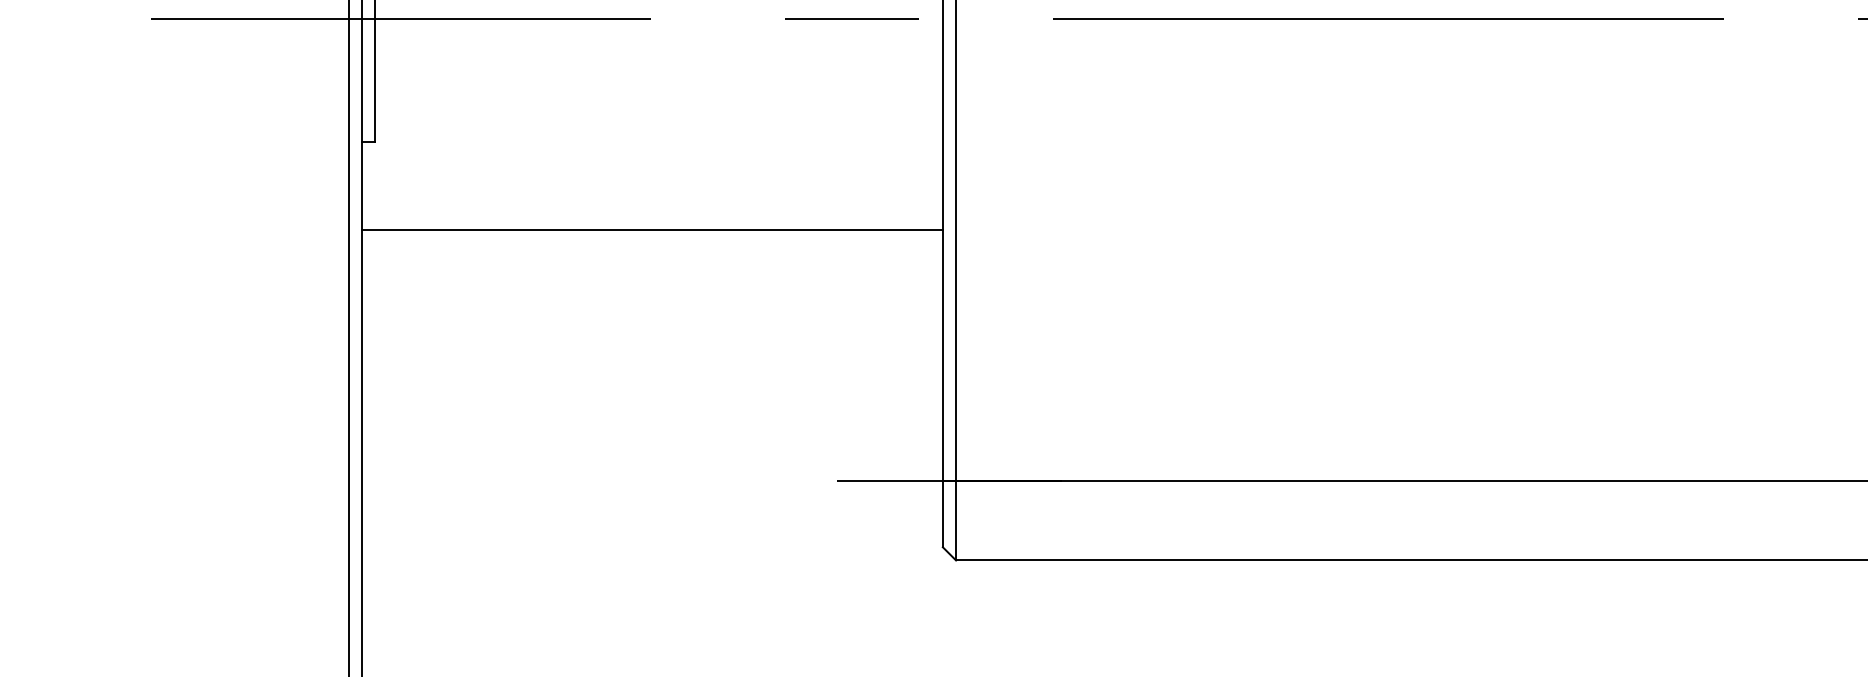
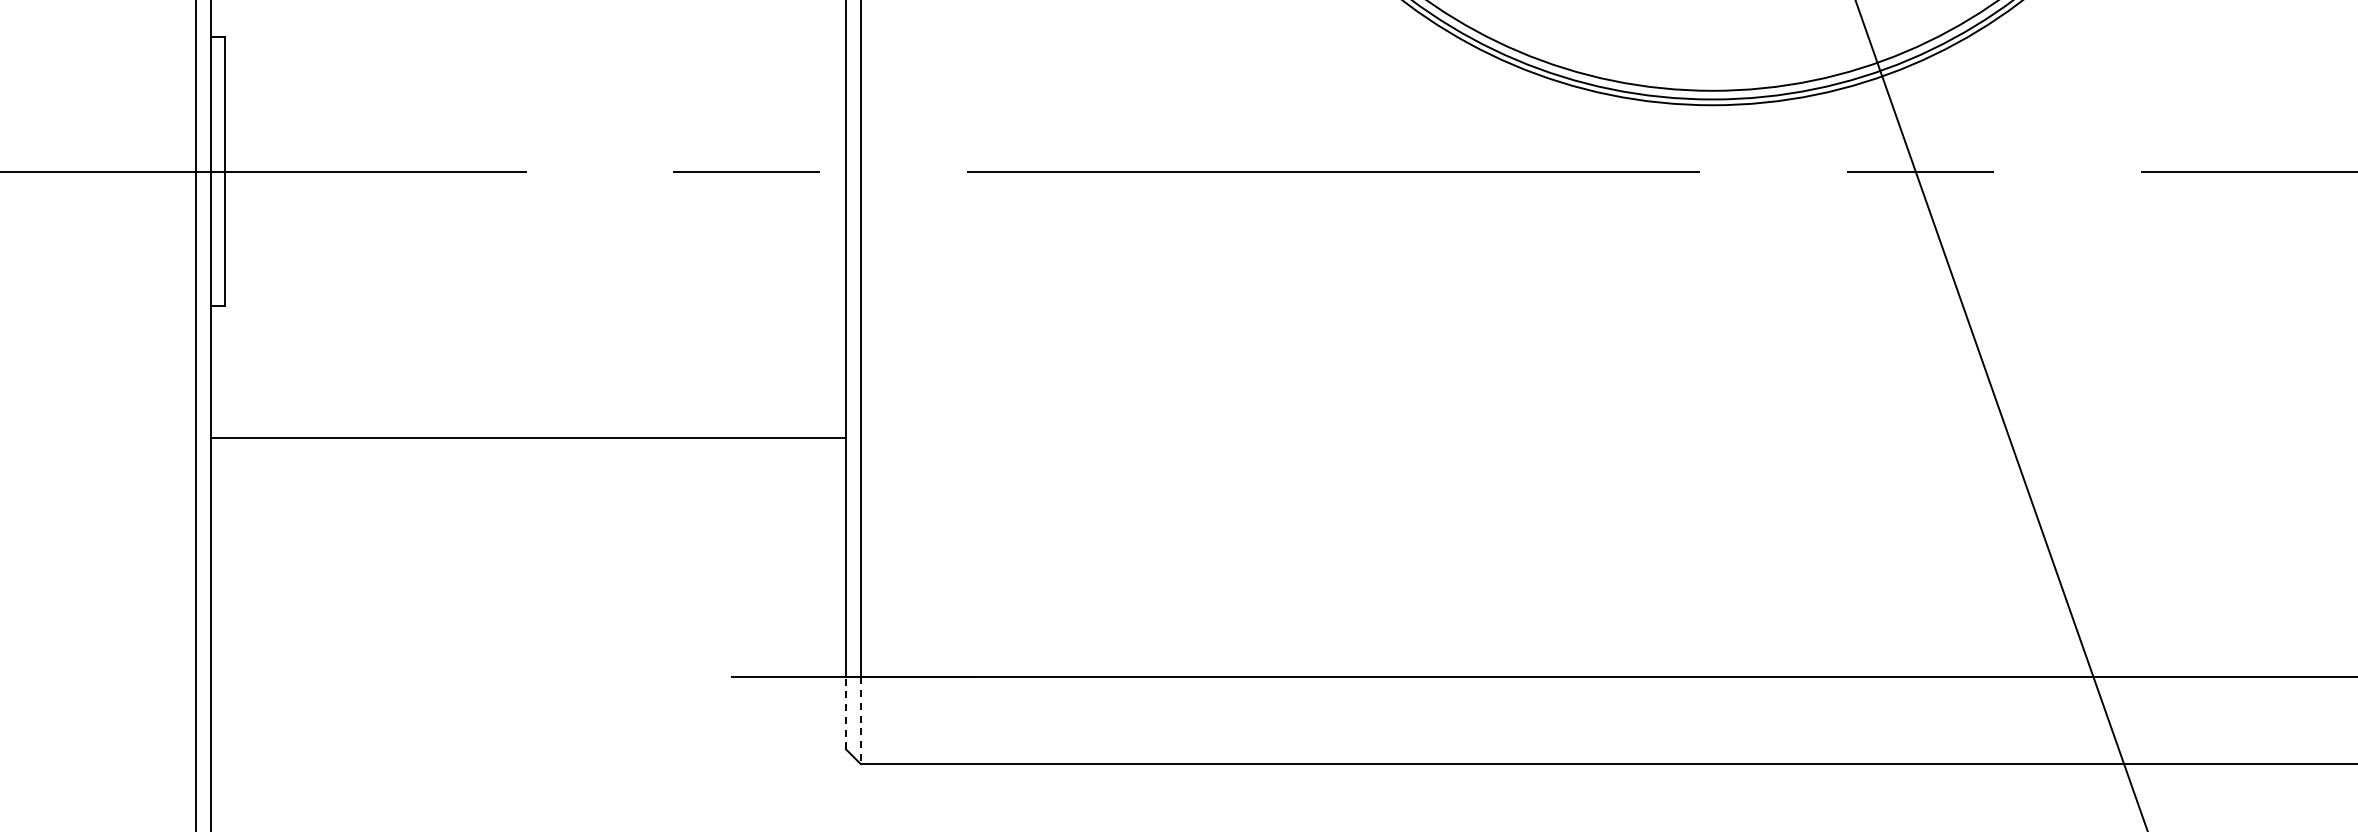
line: (652, 230) -> (528, 437), moved
line: (943, 513) -> (846, 712), solid -> dashed
line: (956, 521) -> (860, 721), solid -> dashed

